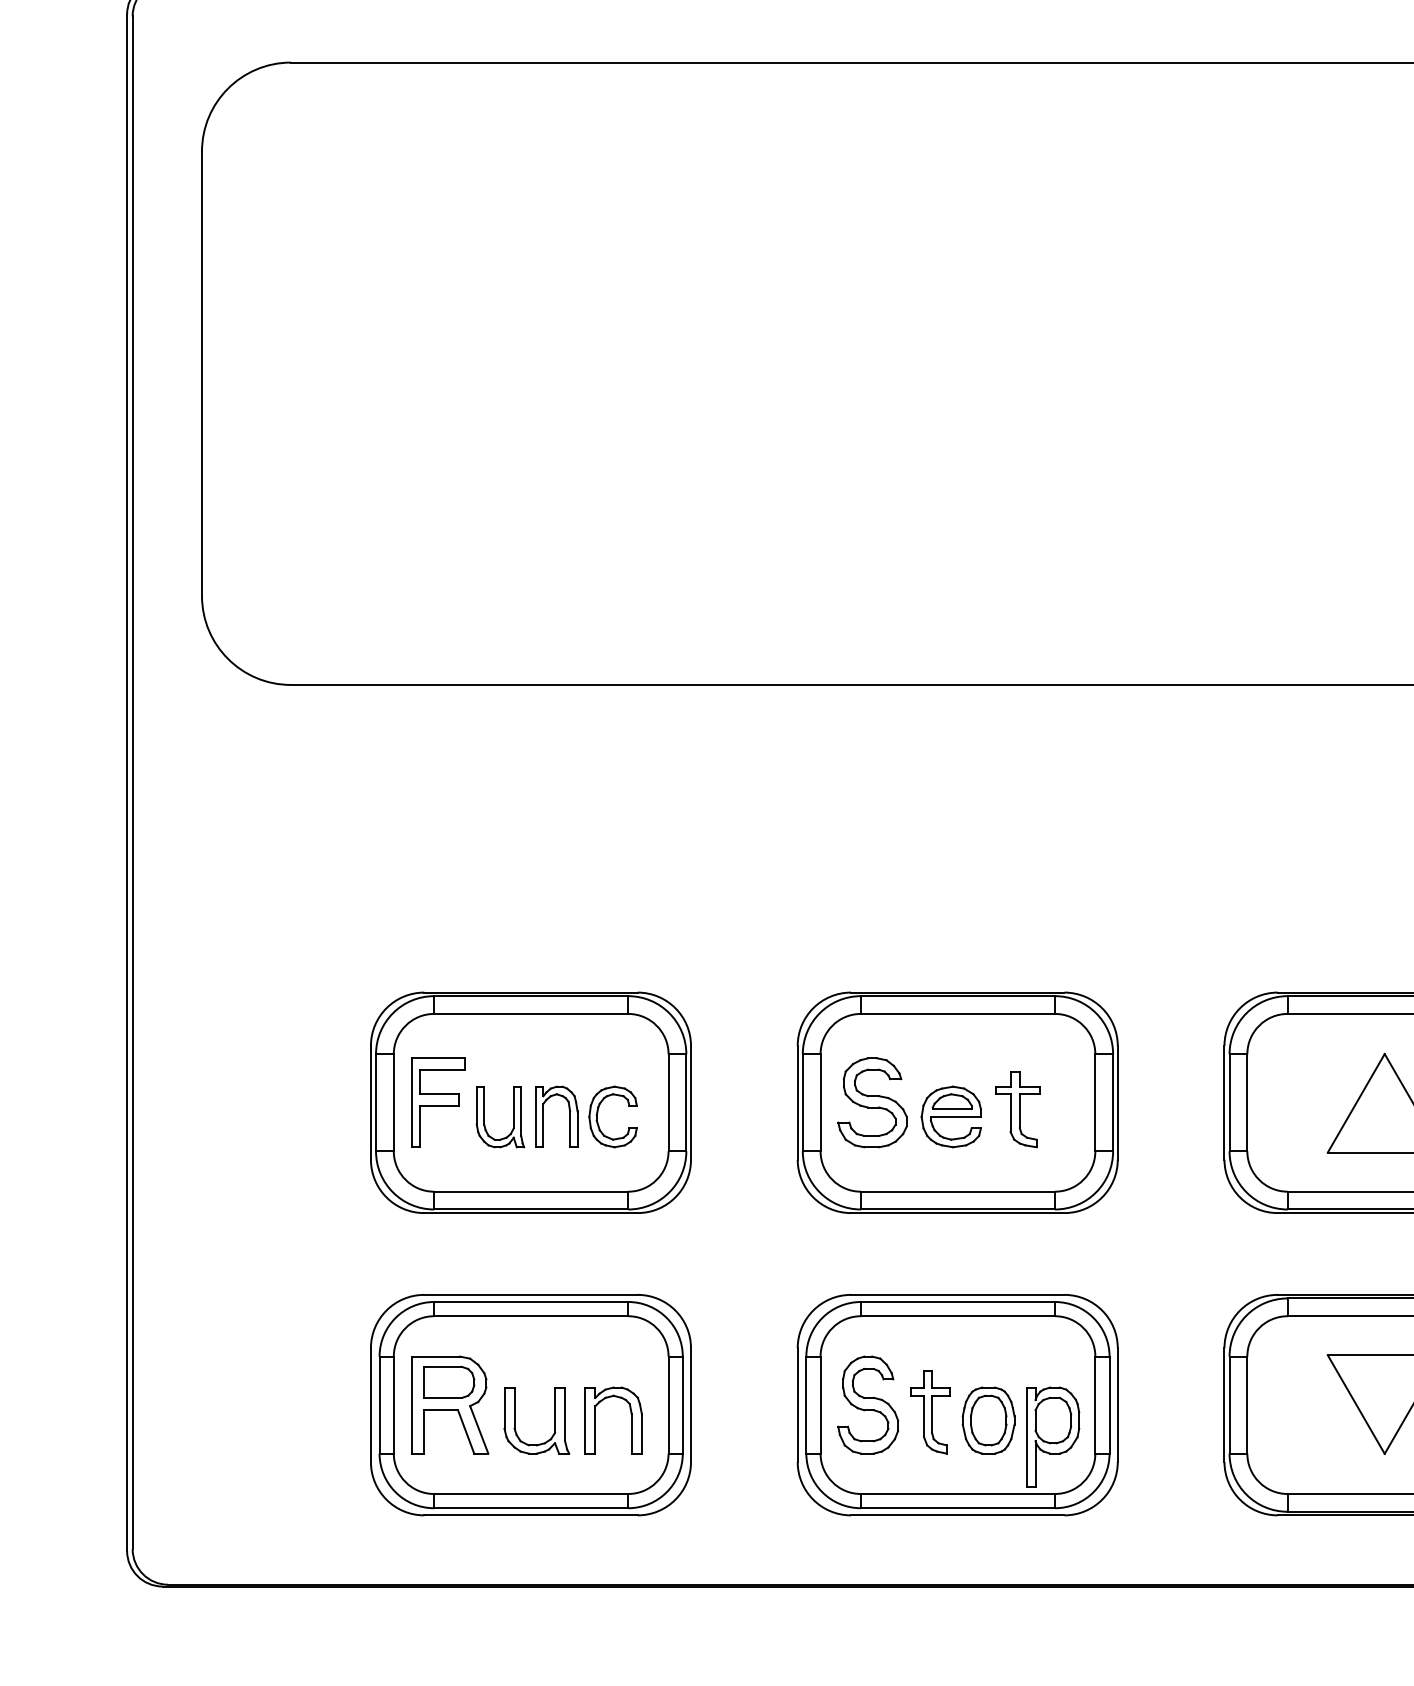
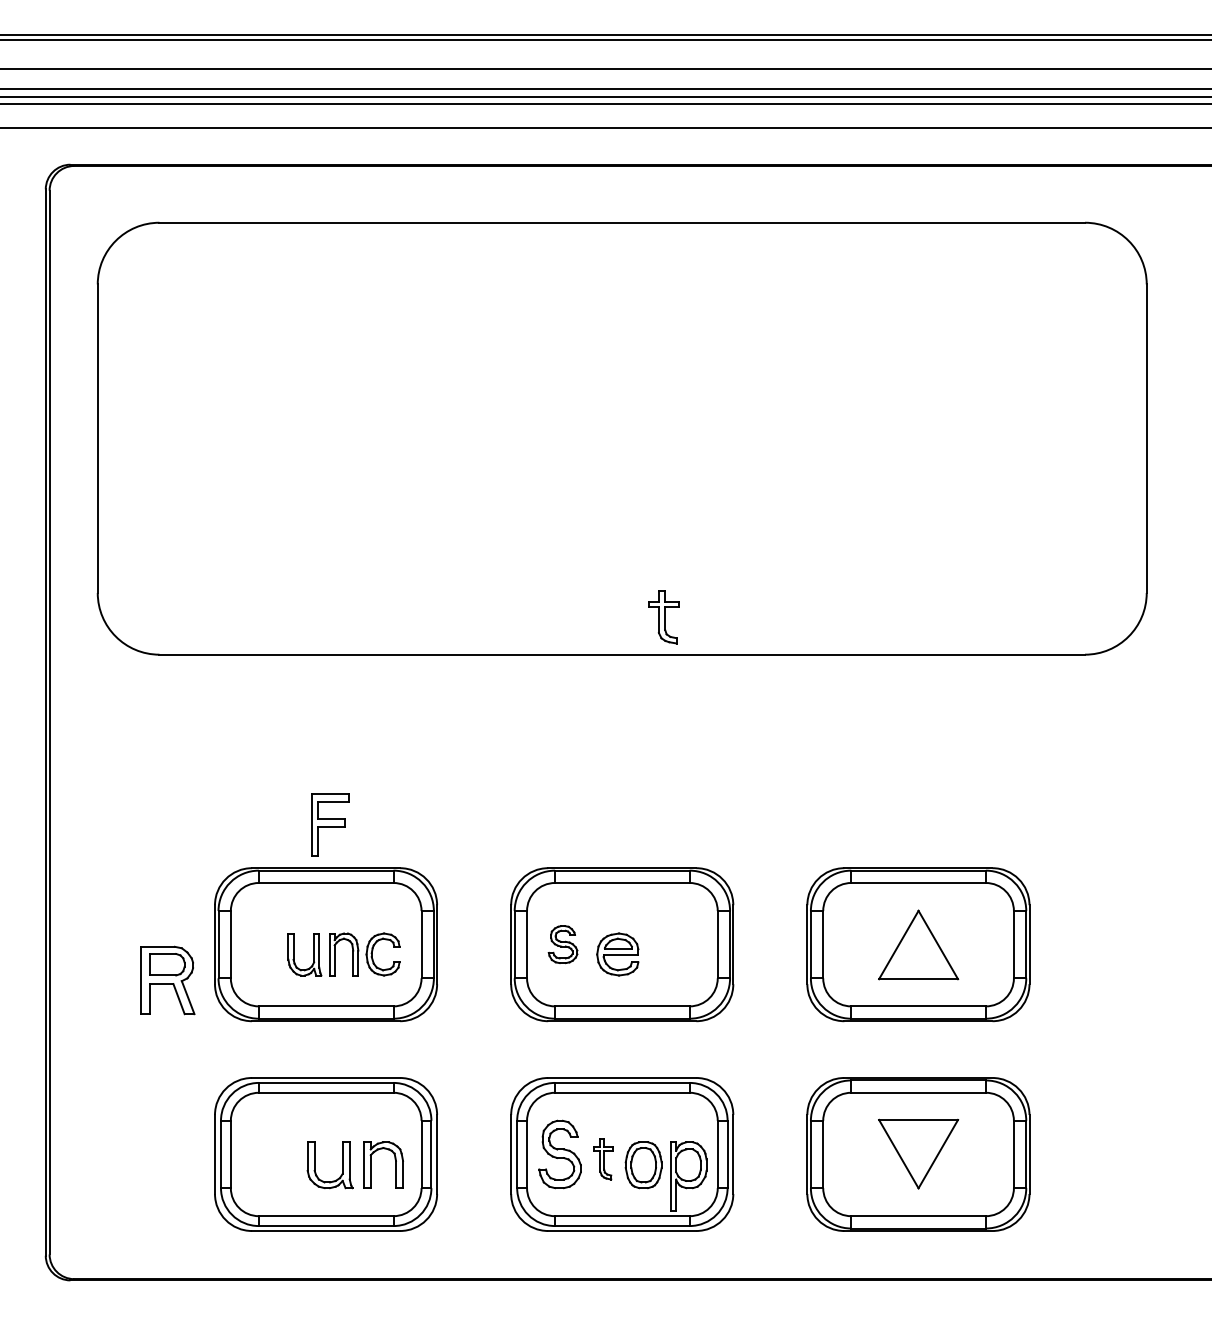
part: (437, 1102) -> (330, 824), moved
part: (871, 1102) -> (562, 944), size x0.6
part: (1017, 1109) -> (663, 617), moved
part: (449, 1405) -> (167, 980), moved
part: (930, 1412) -> (603, 1159), size x0.7

